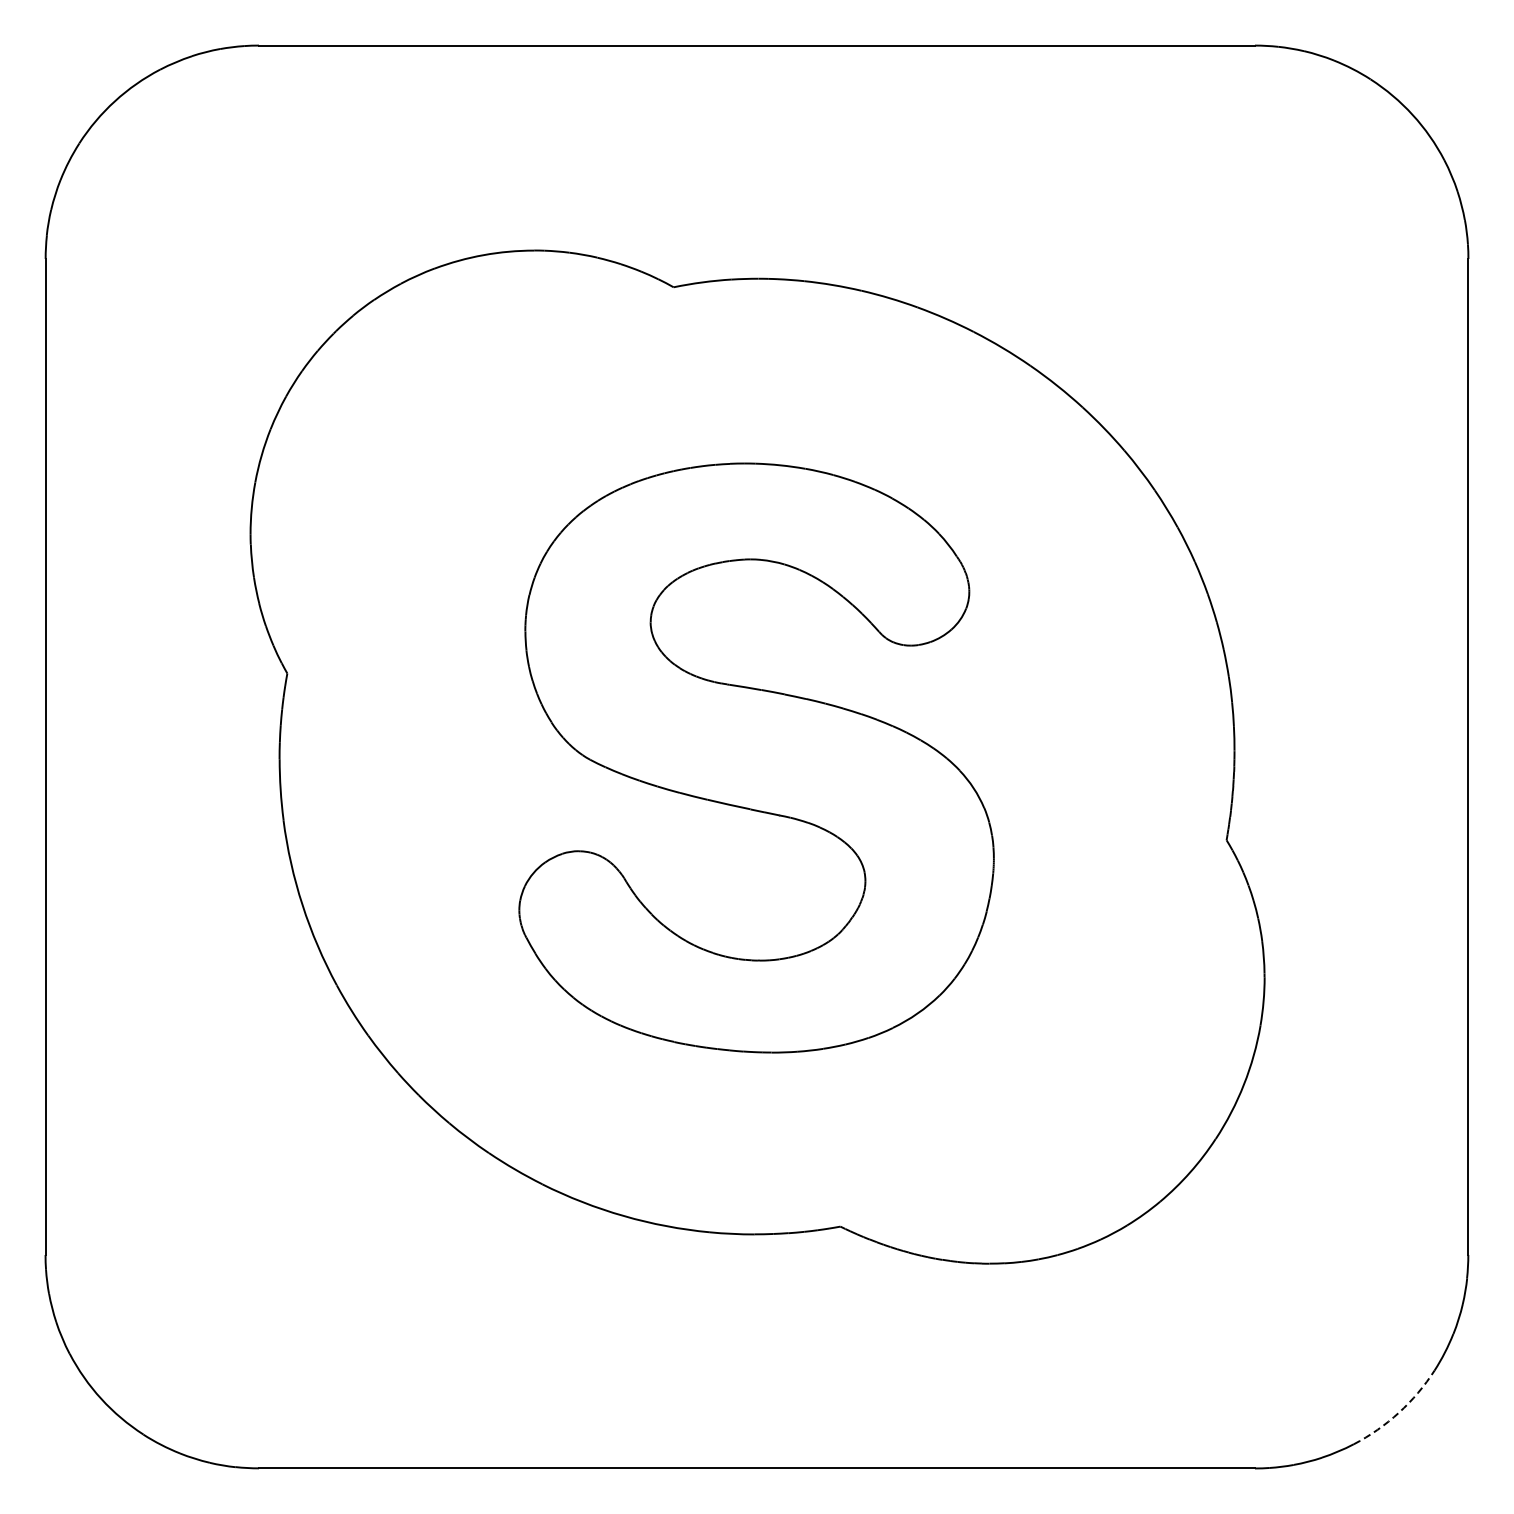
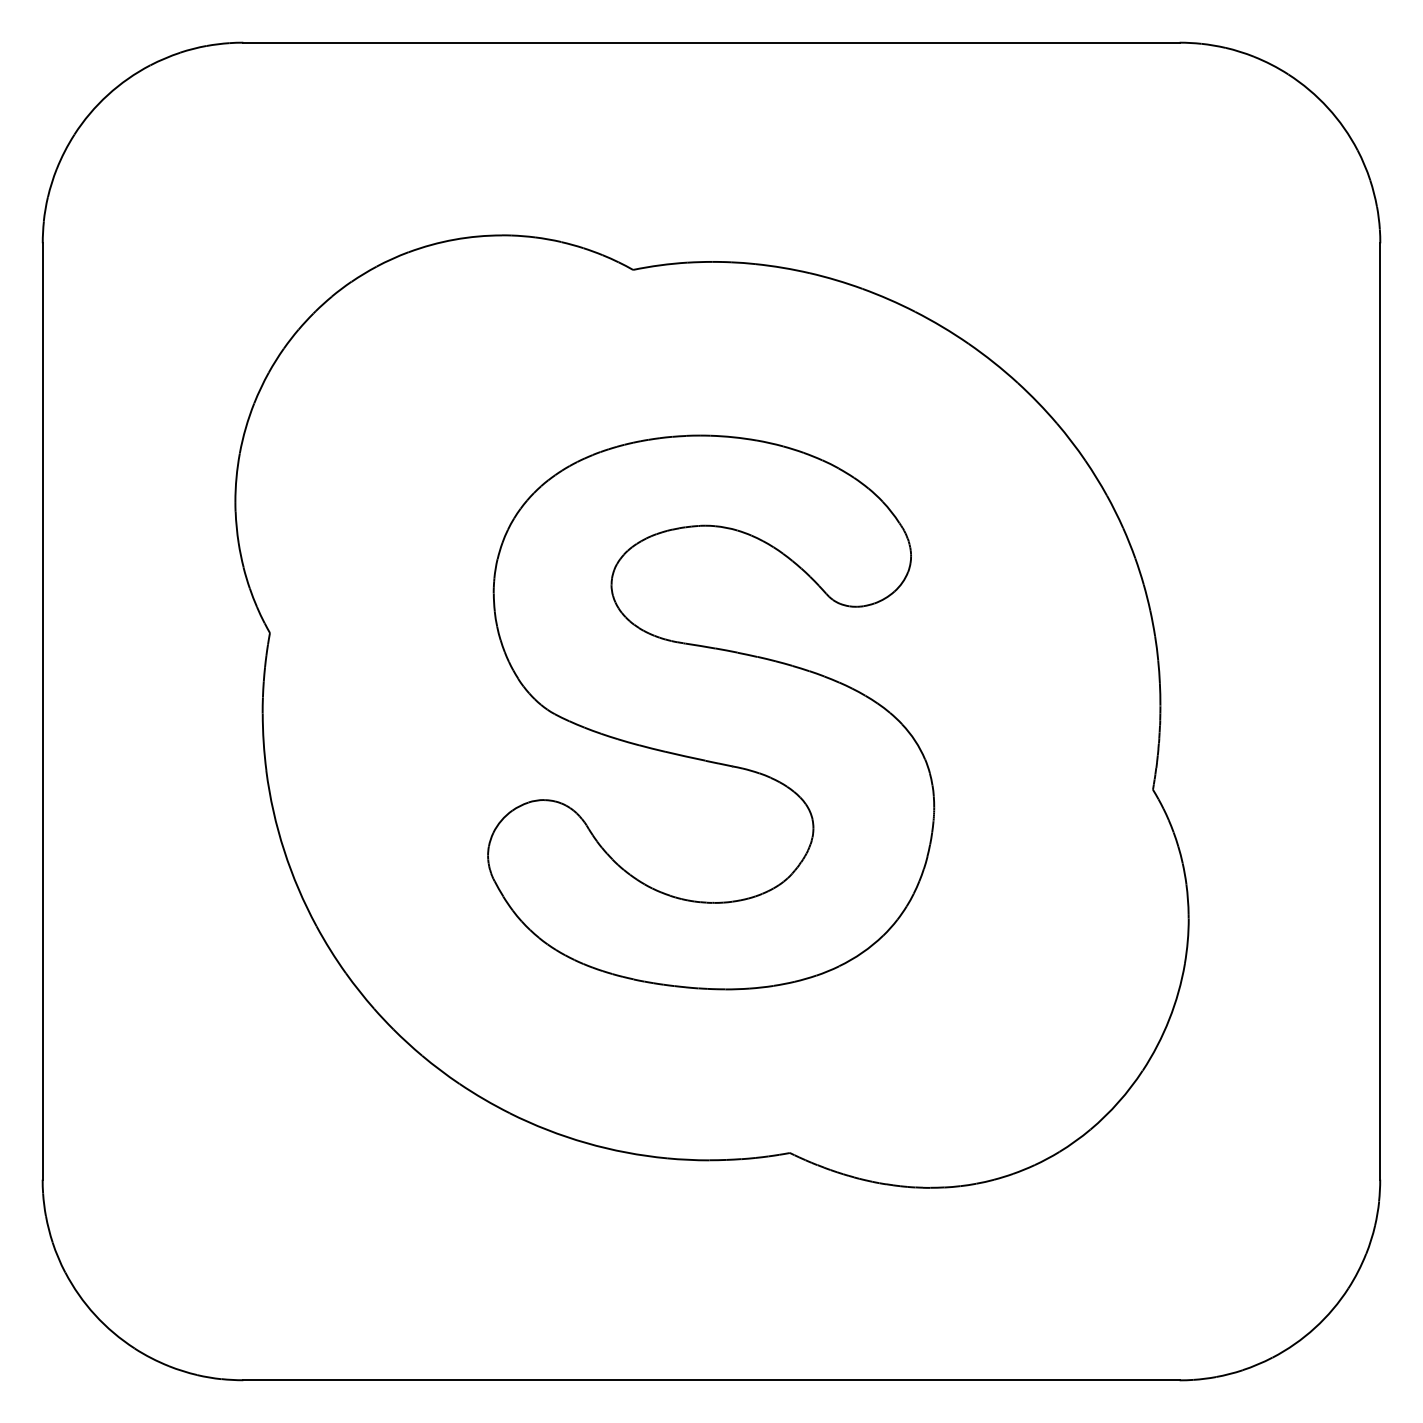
arc: (1399, 1412) -> (1315, 1327), dashed -> solid

